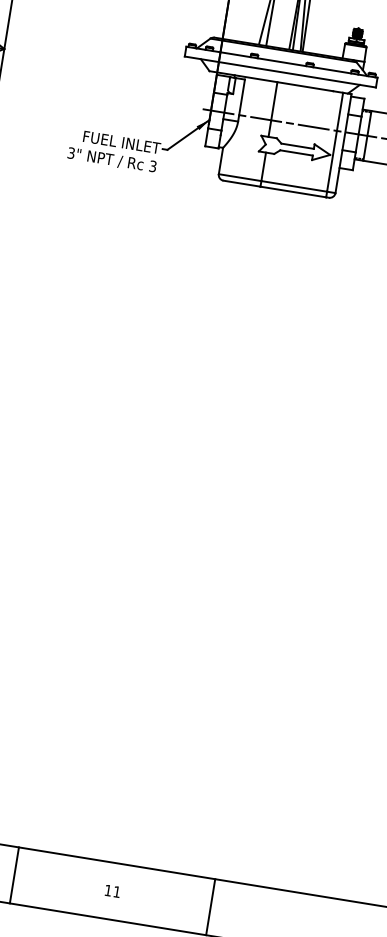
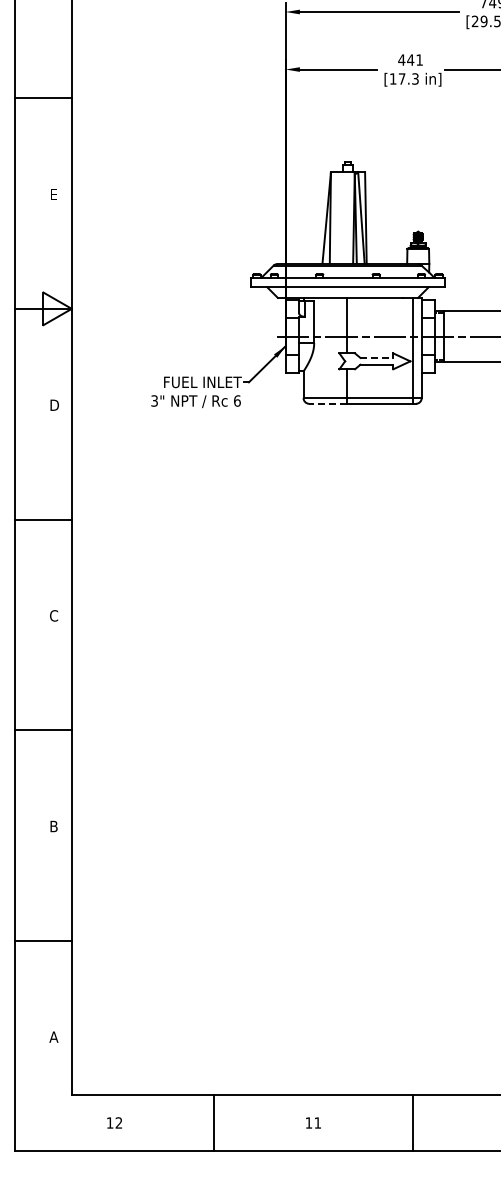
line: (298, 145) -> (377, 357), solid -> dashed
text: (153, 165) -> (237, 400), 3 -> 6
line: (241, 183) -> (327, 403), solid -> dashed

